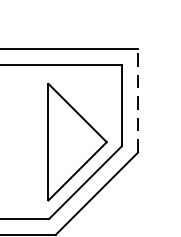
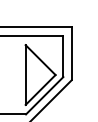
line: (137, 100) -> (71, 53), dashed -> solid

